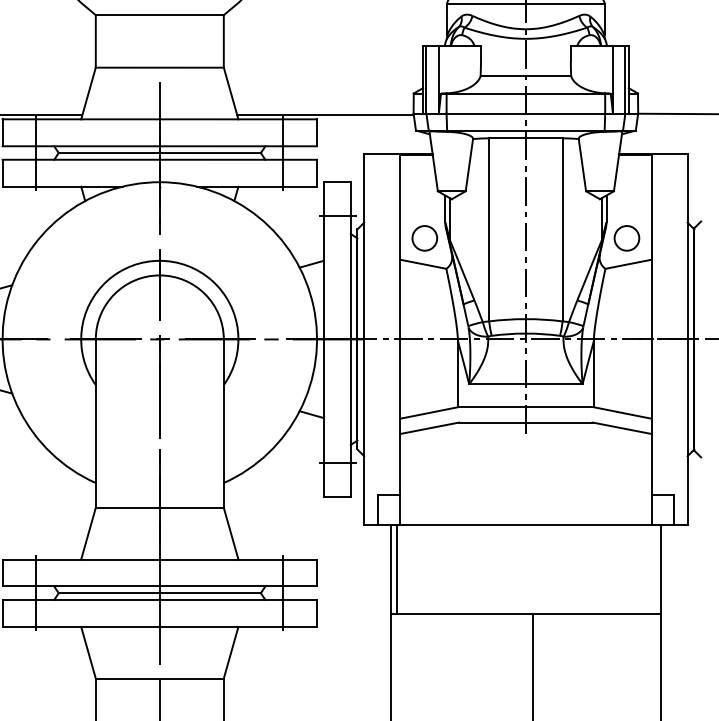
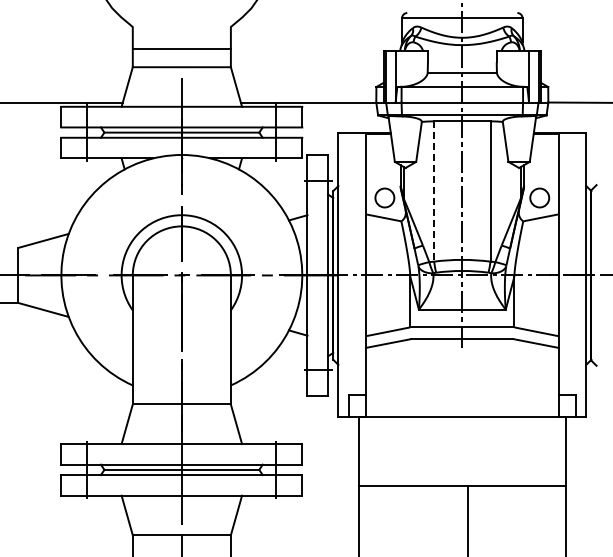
line: (159, 15) -> (181, 49), moved
line: (489, 231) -> (434, 192), solid -> dashed
line: (396, 569) -> (363, 451), removed

